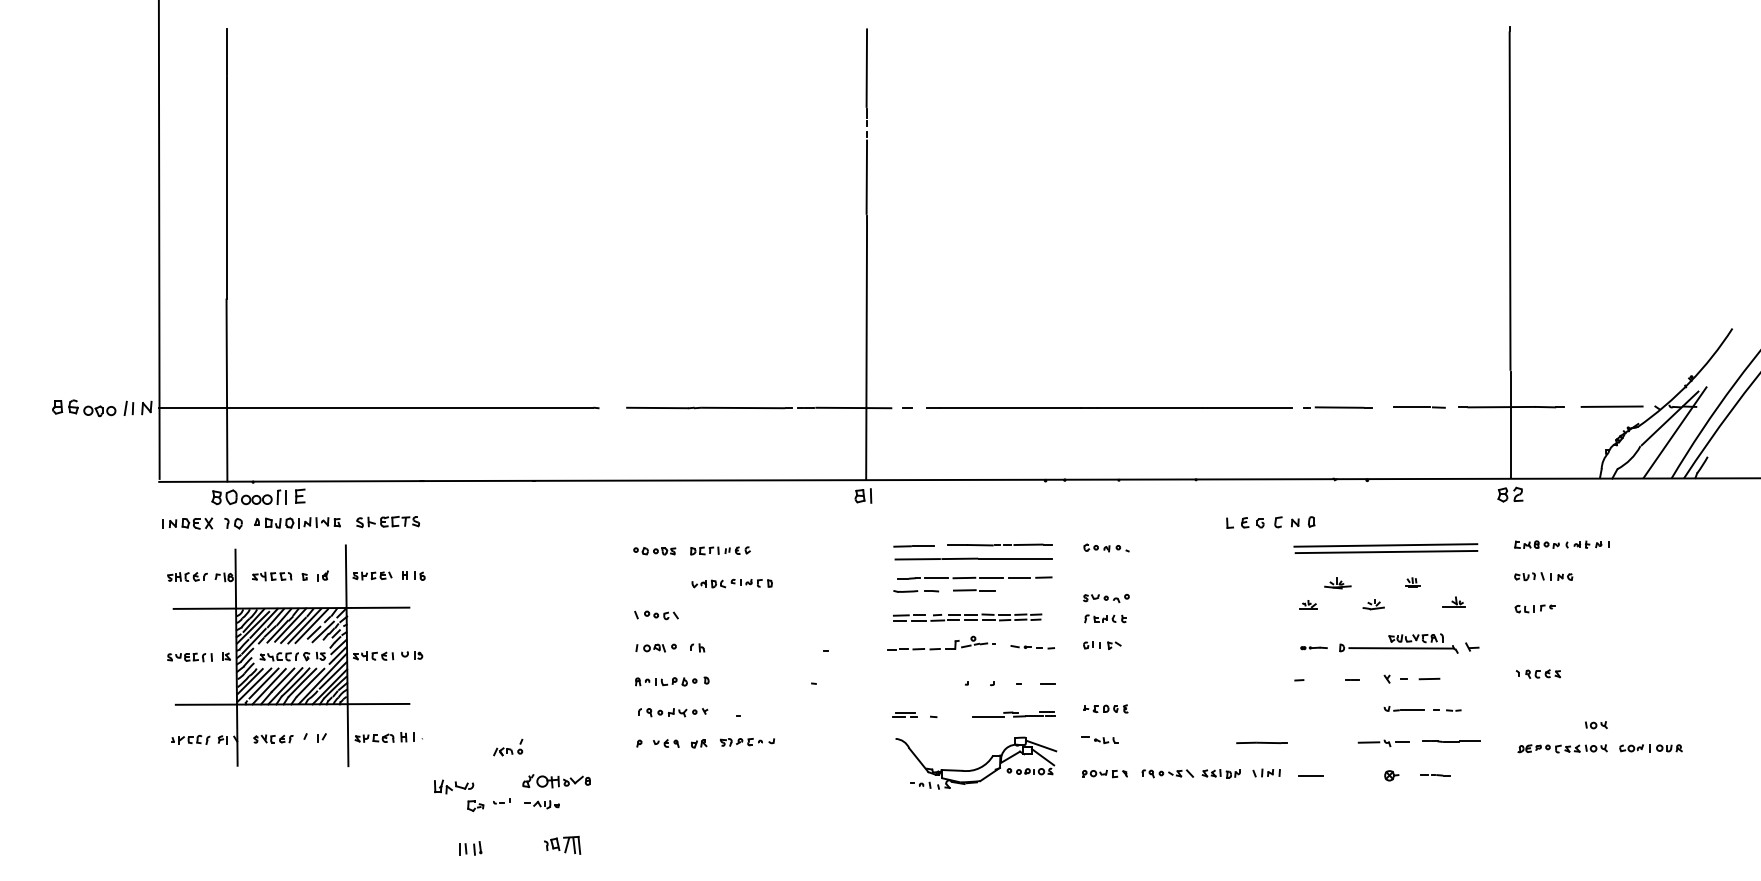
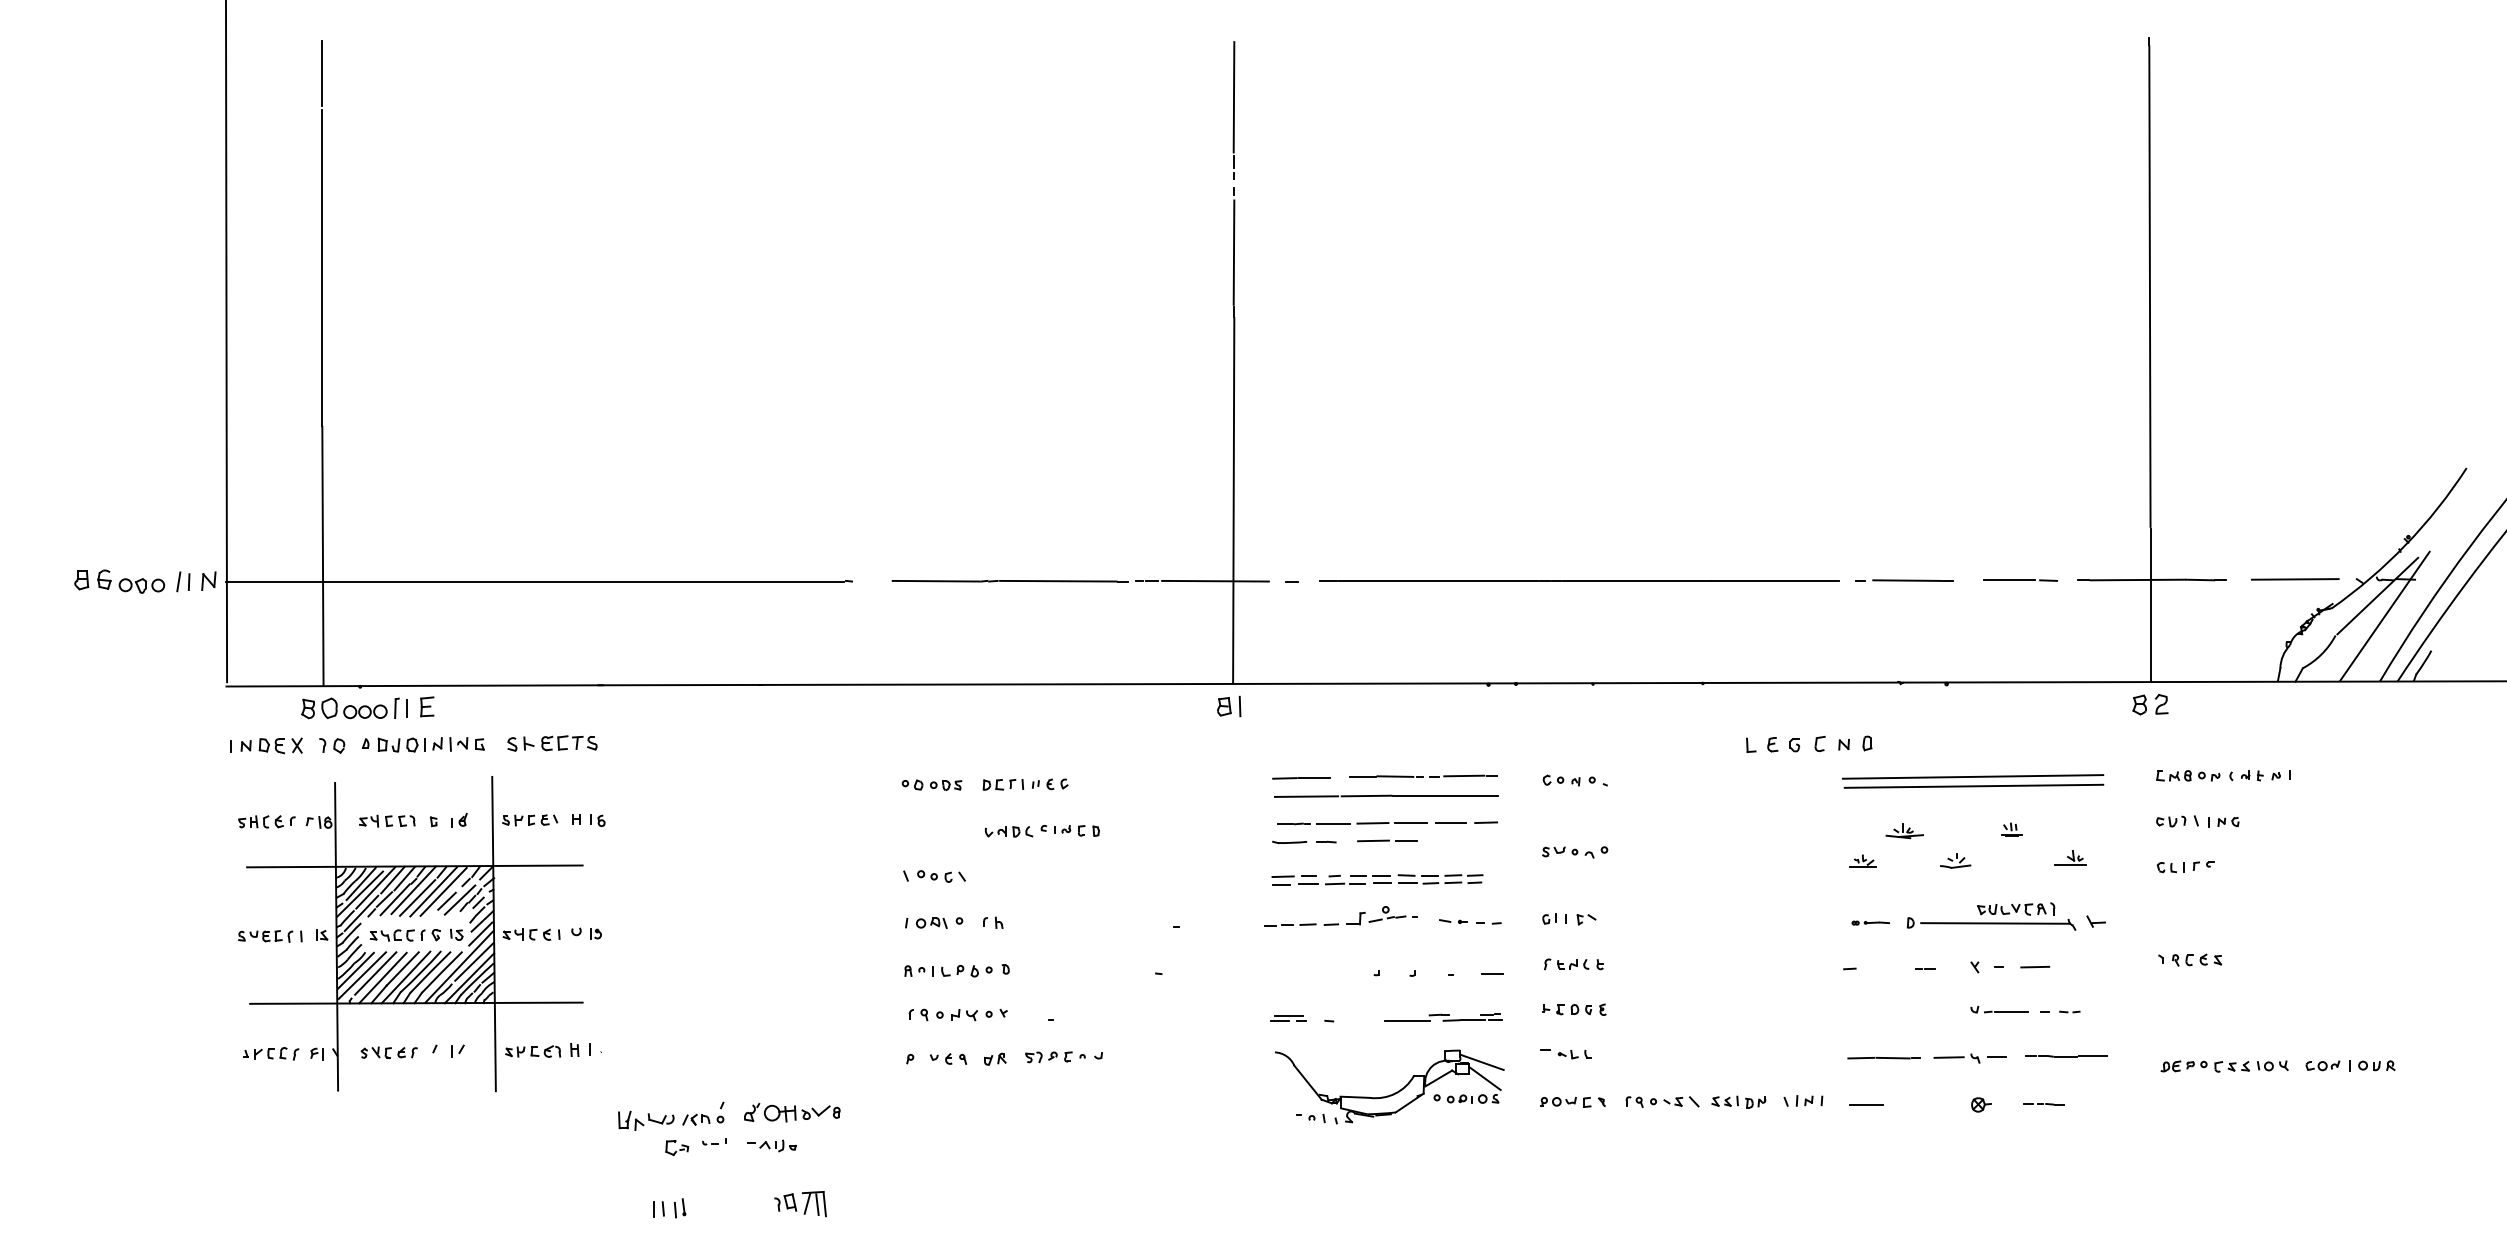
part: (1105, 618) -> (1573, 964), moved
part: (1596, 724) -> (2272, 1032), removed
line: (1261, 743) -> (1883, 1058), moved
part: (508, 747) -> (703, 1113), moved

